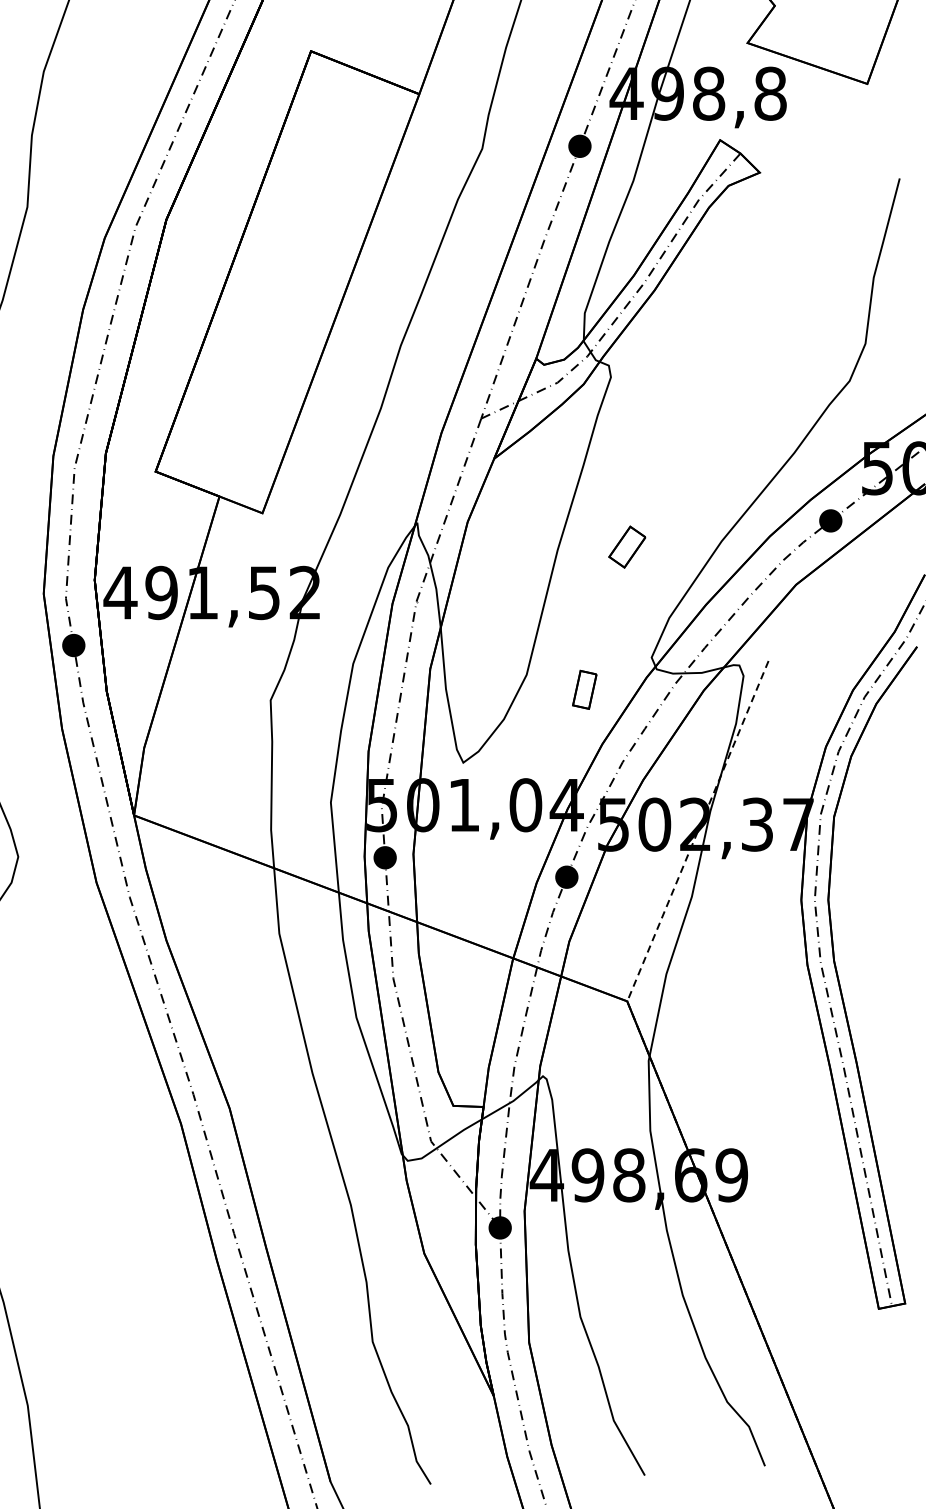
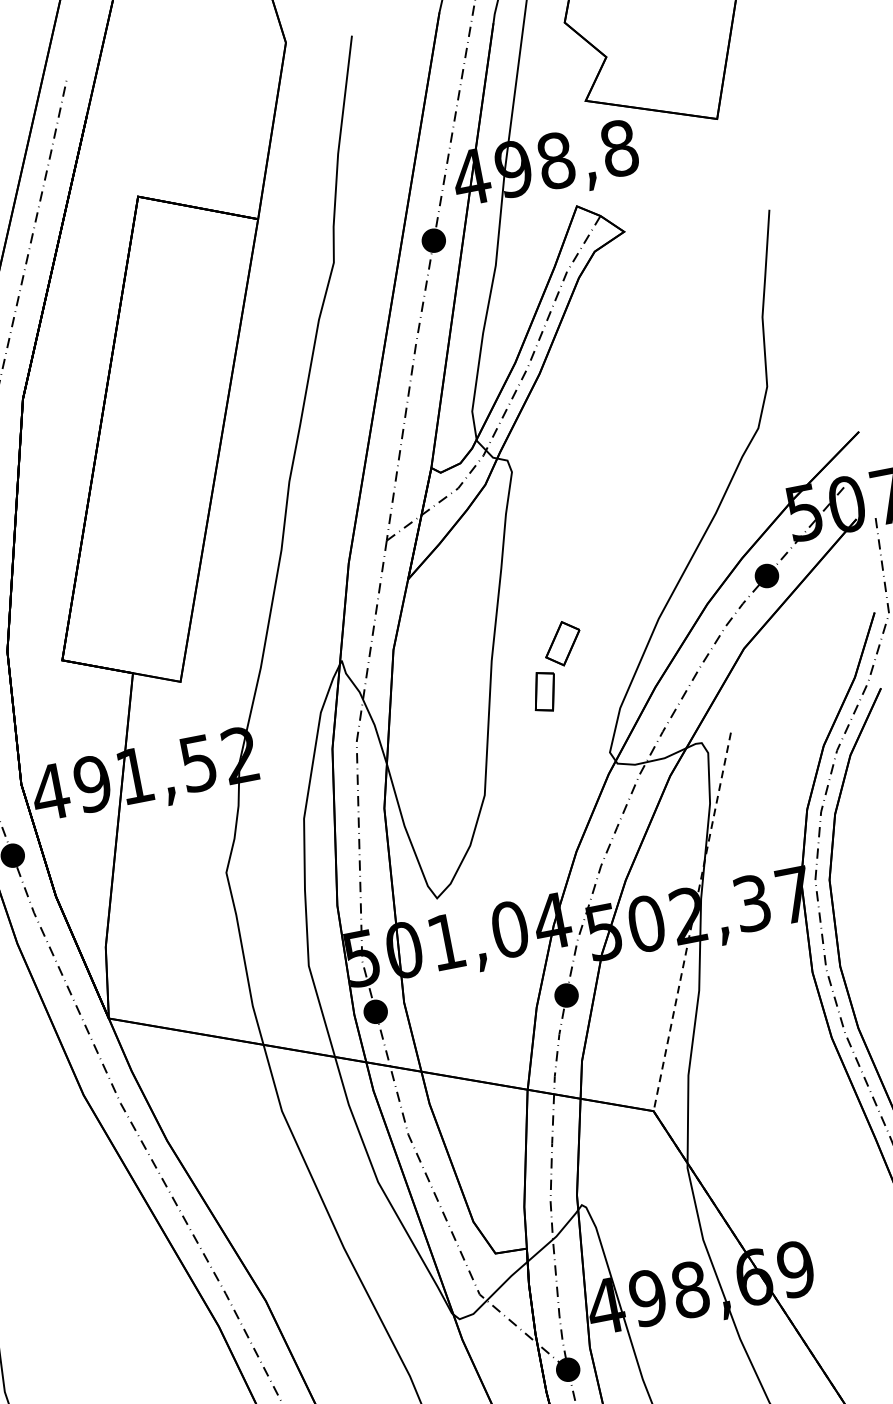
part: (584, 689) -> (544, 691), moved

